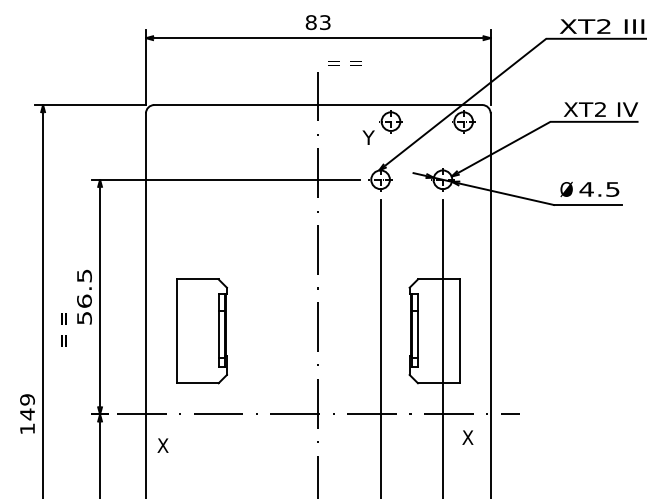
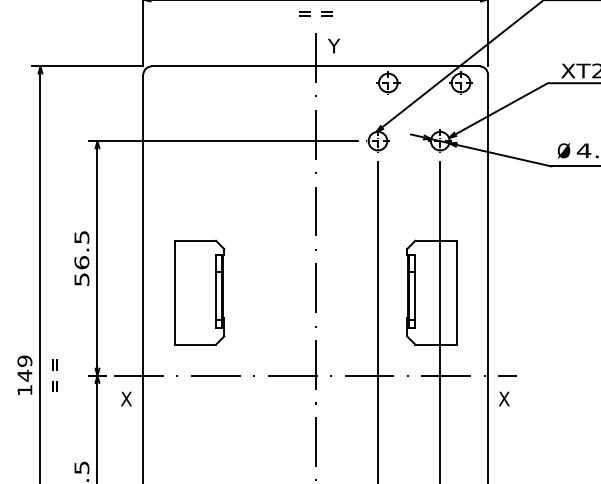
text: (344, 63) -> (314, 13), moved
text: (368, 137) -> (333, 45), moved
text: (63, 329) -> (54, 374), moved
text: (467, 437) -> (503, 398), moved
text: (162, 445) -> (125, 398), moved

